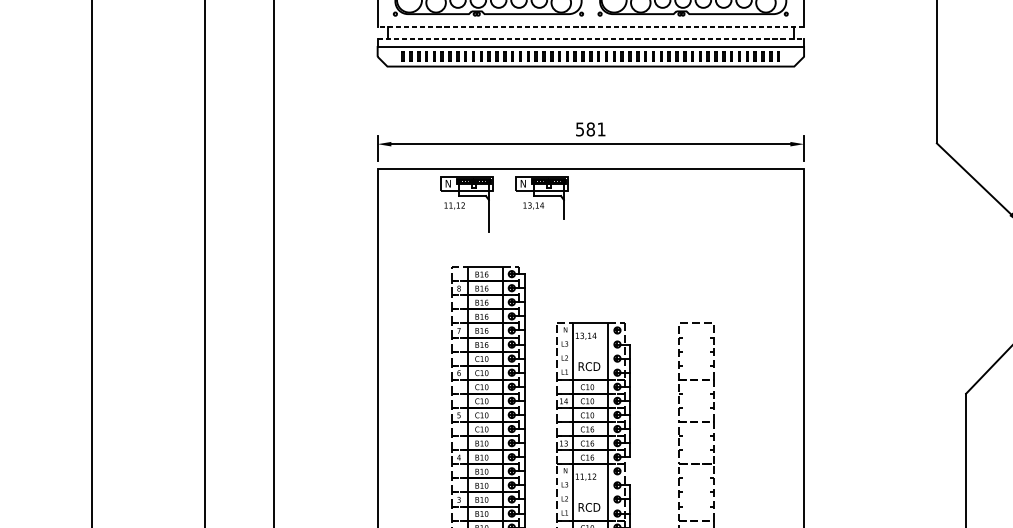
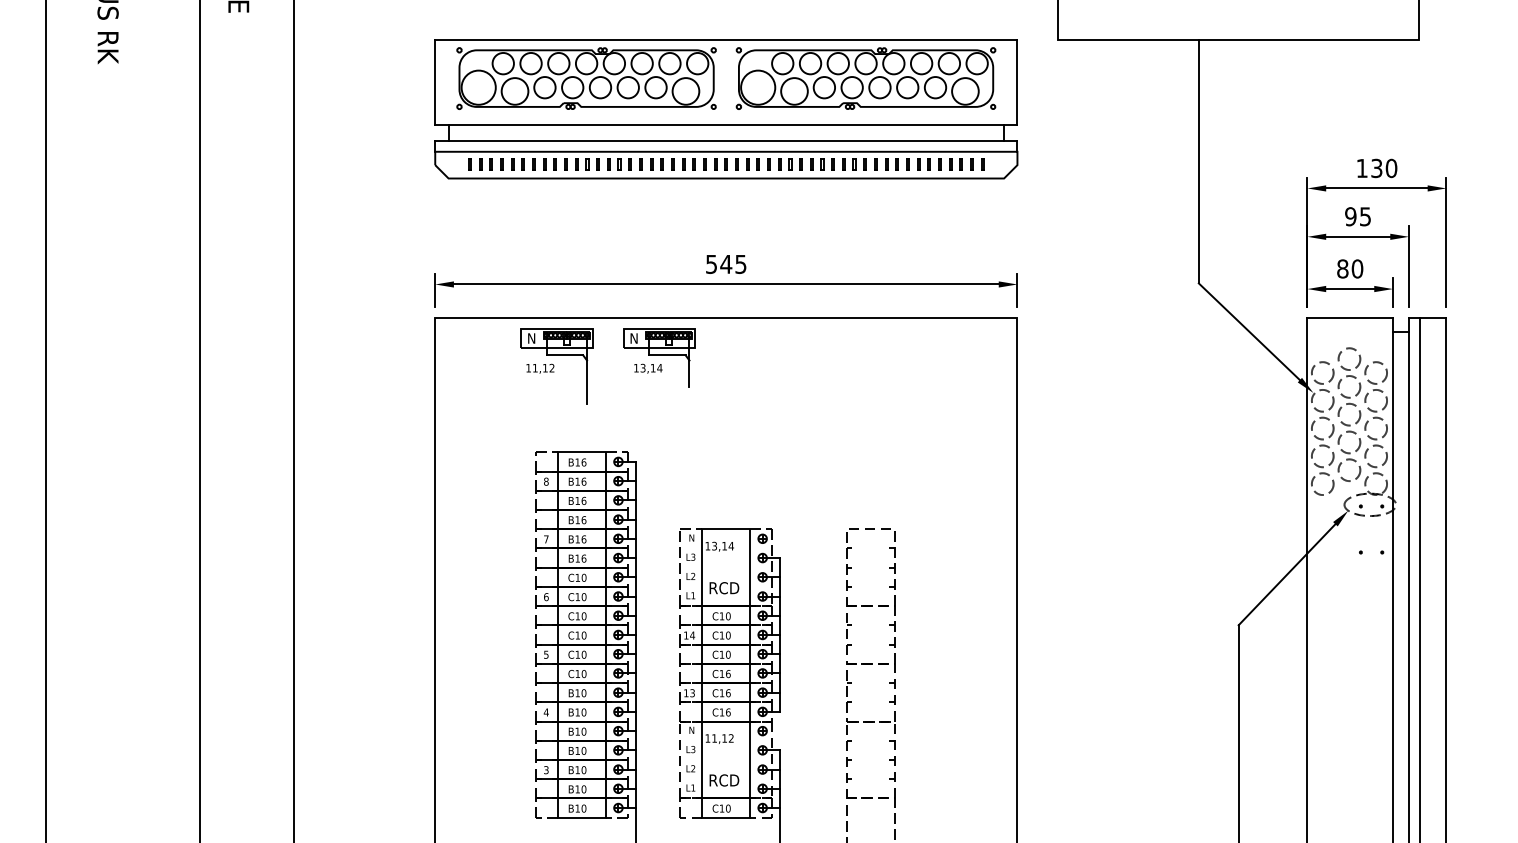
line: (590, 27) -> (725, 125), dashed -> solid
line: (590, 39) -> (726, 141), dashed -> solid
text: (596, 128) -> (733, 263), 581 -> 545

